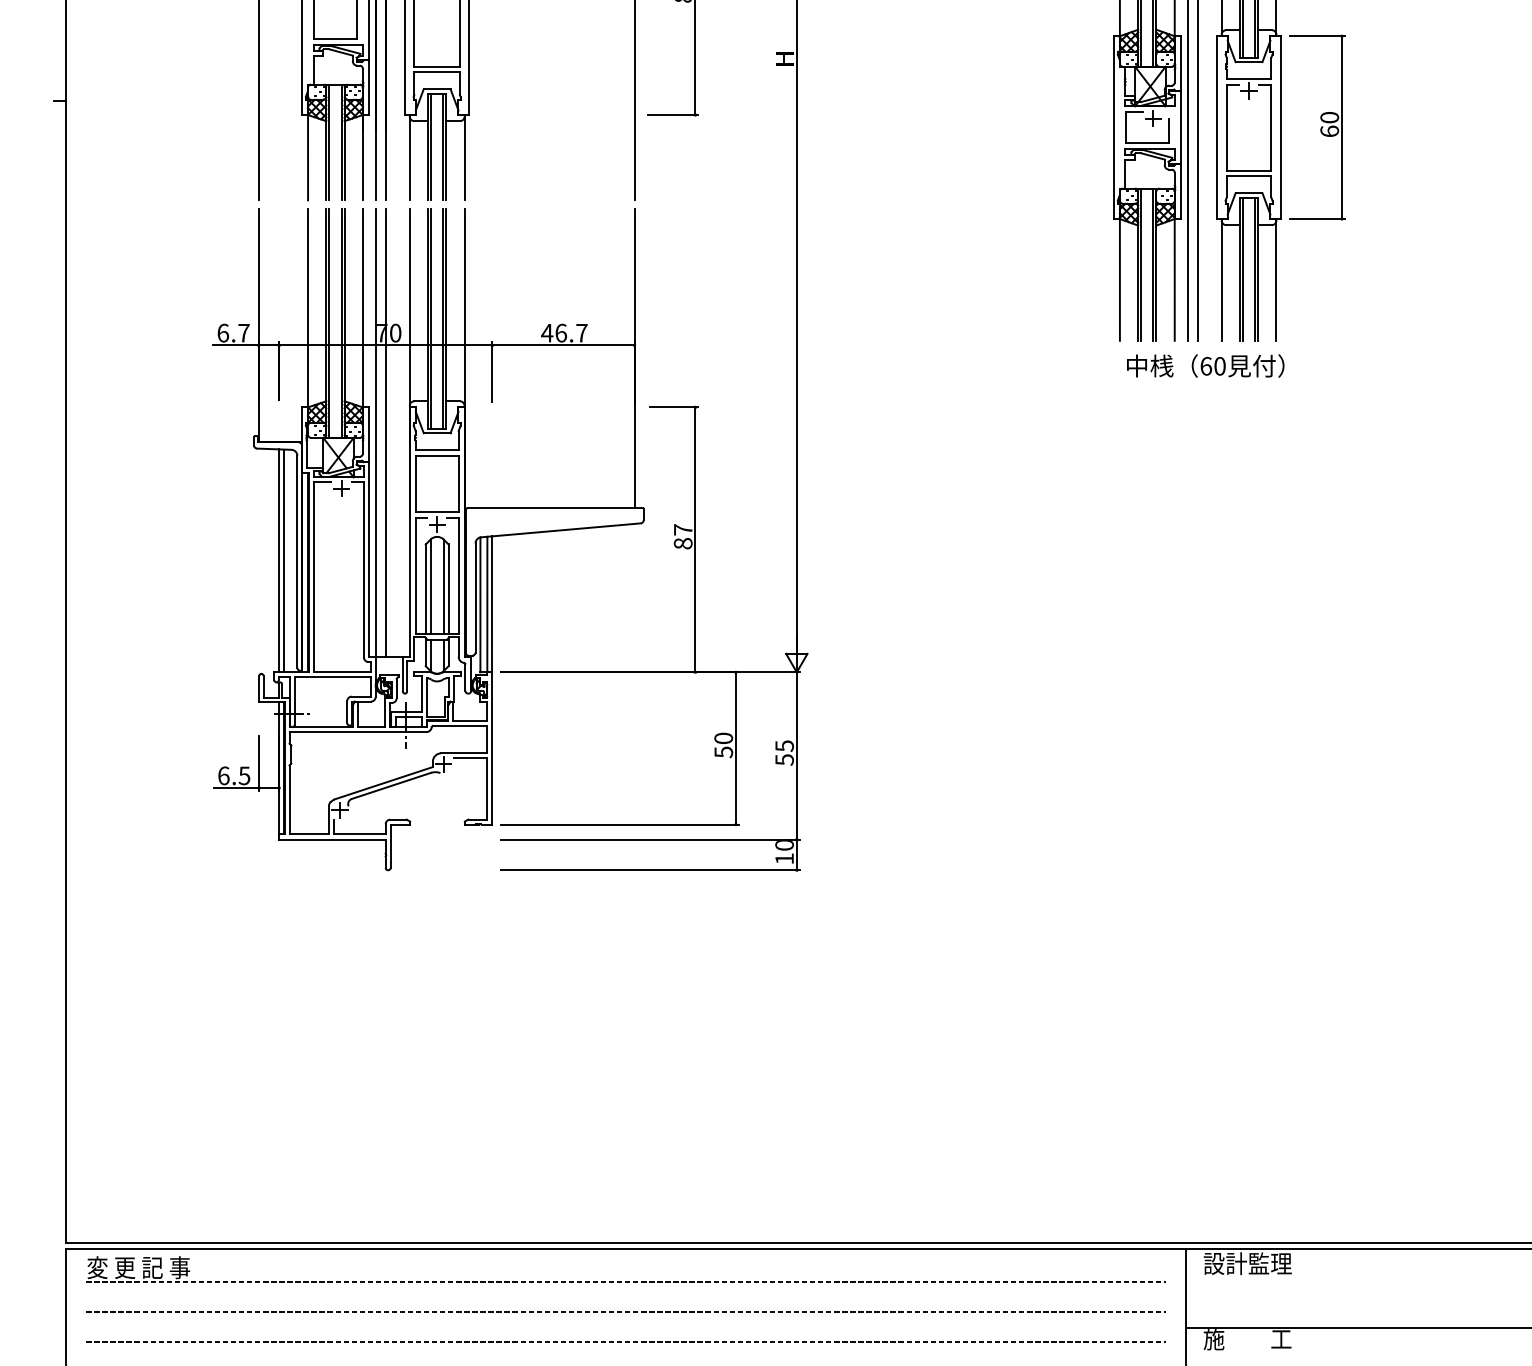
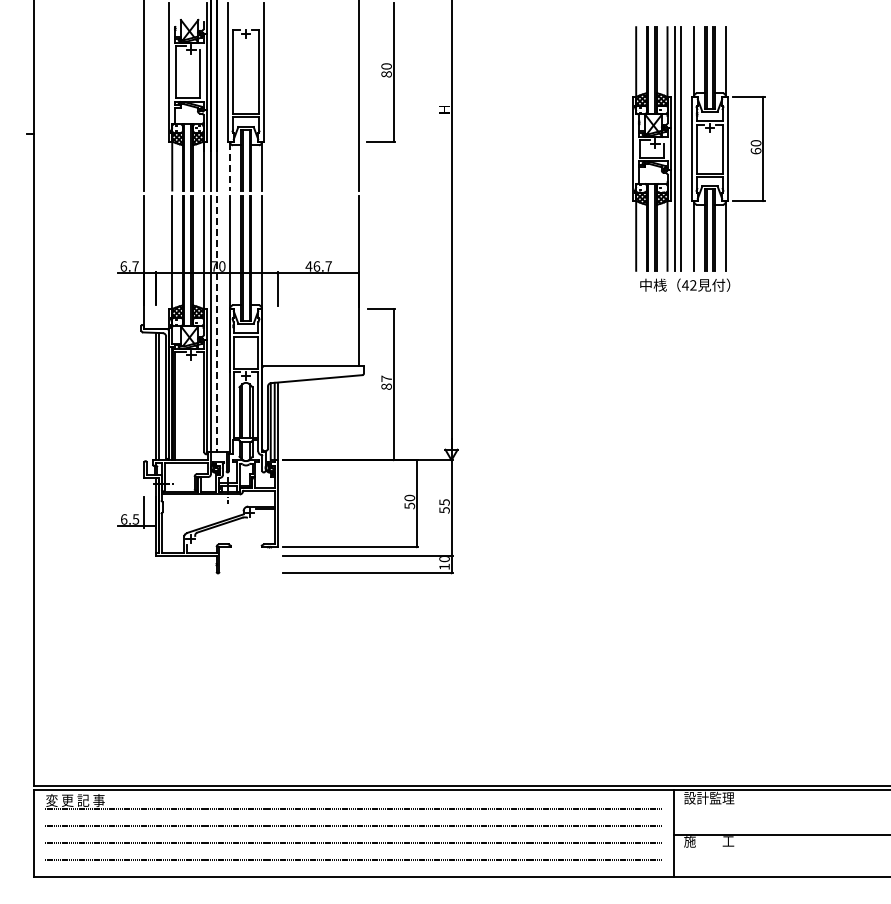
line: (410, 158) -> (230, 166), solid -> dashed
text: (1213, 366) -> (689, 285), 60 -> 42
line: (385, 432) -> (216, 323), solid -> dashed

